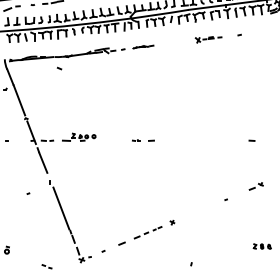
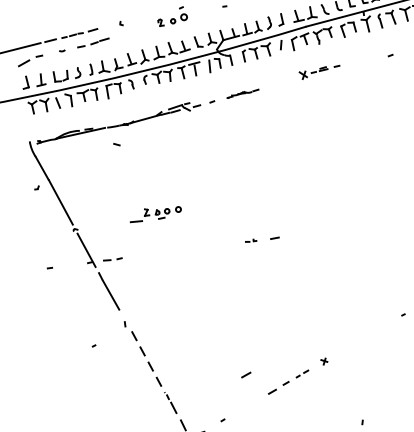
part: (208, 39) -> (319, 71), moved
part: (79, 136) -> (155, 212), moved
line: (61, 208) -> (148, 362), solid -> dashed
line: (121, 243) -> (245, 374), moved

